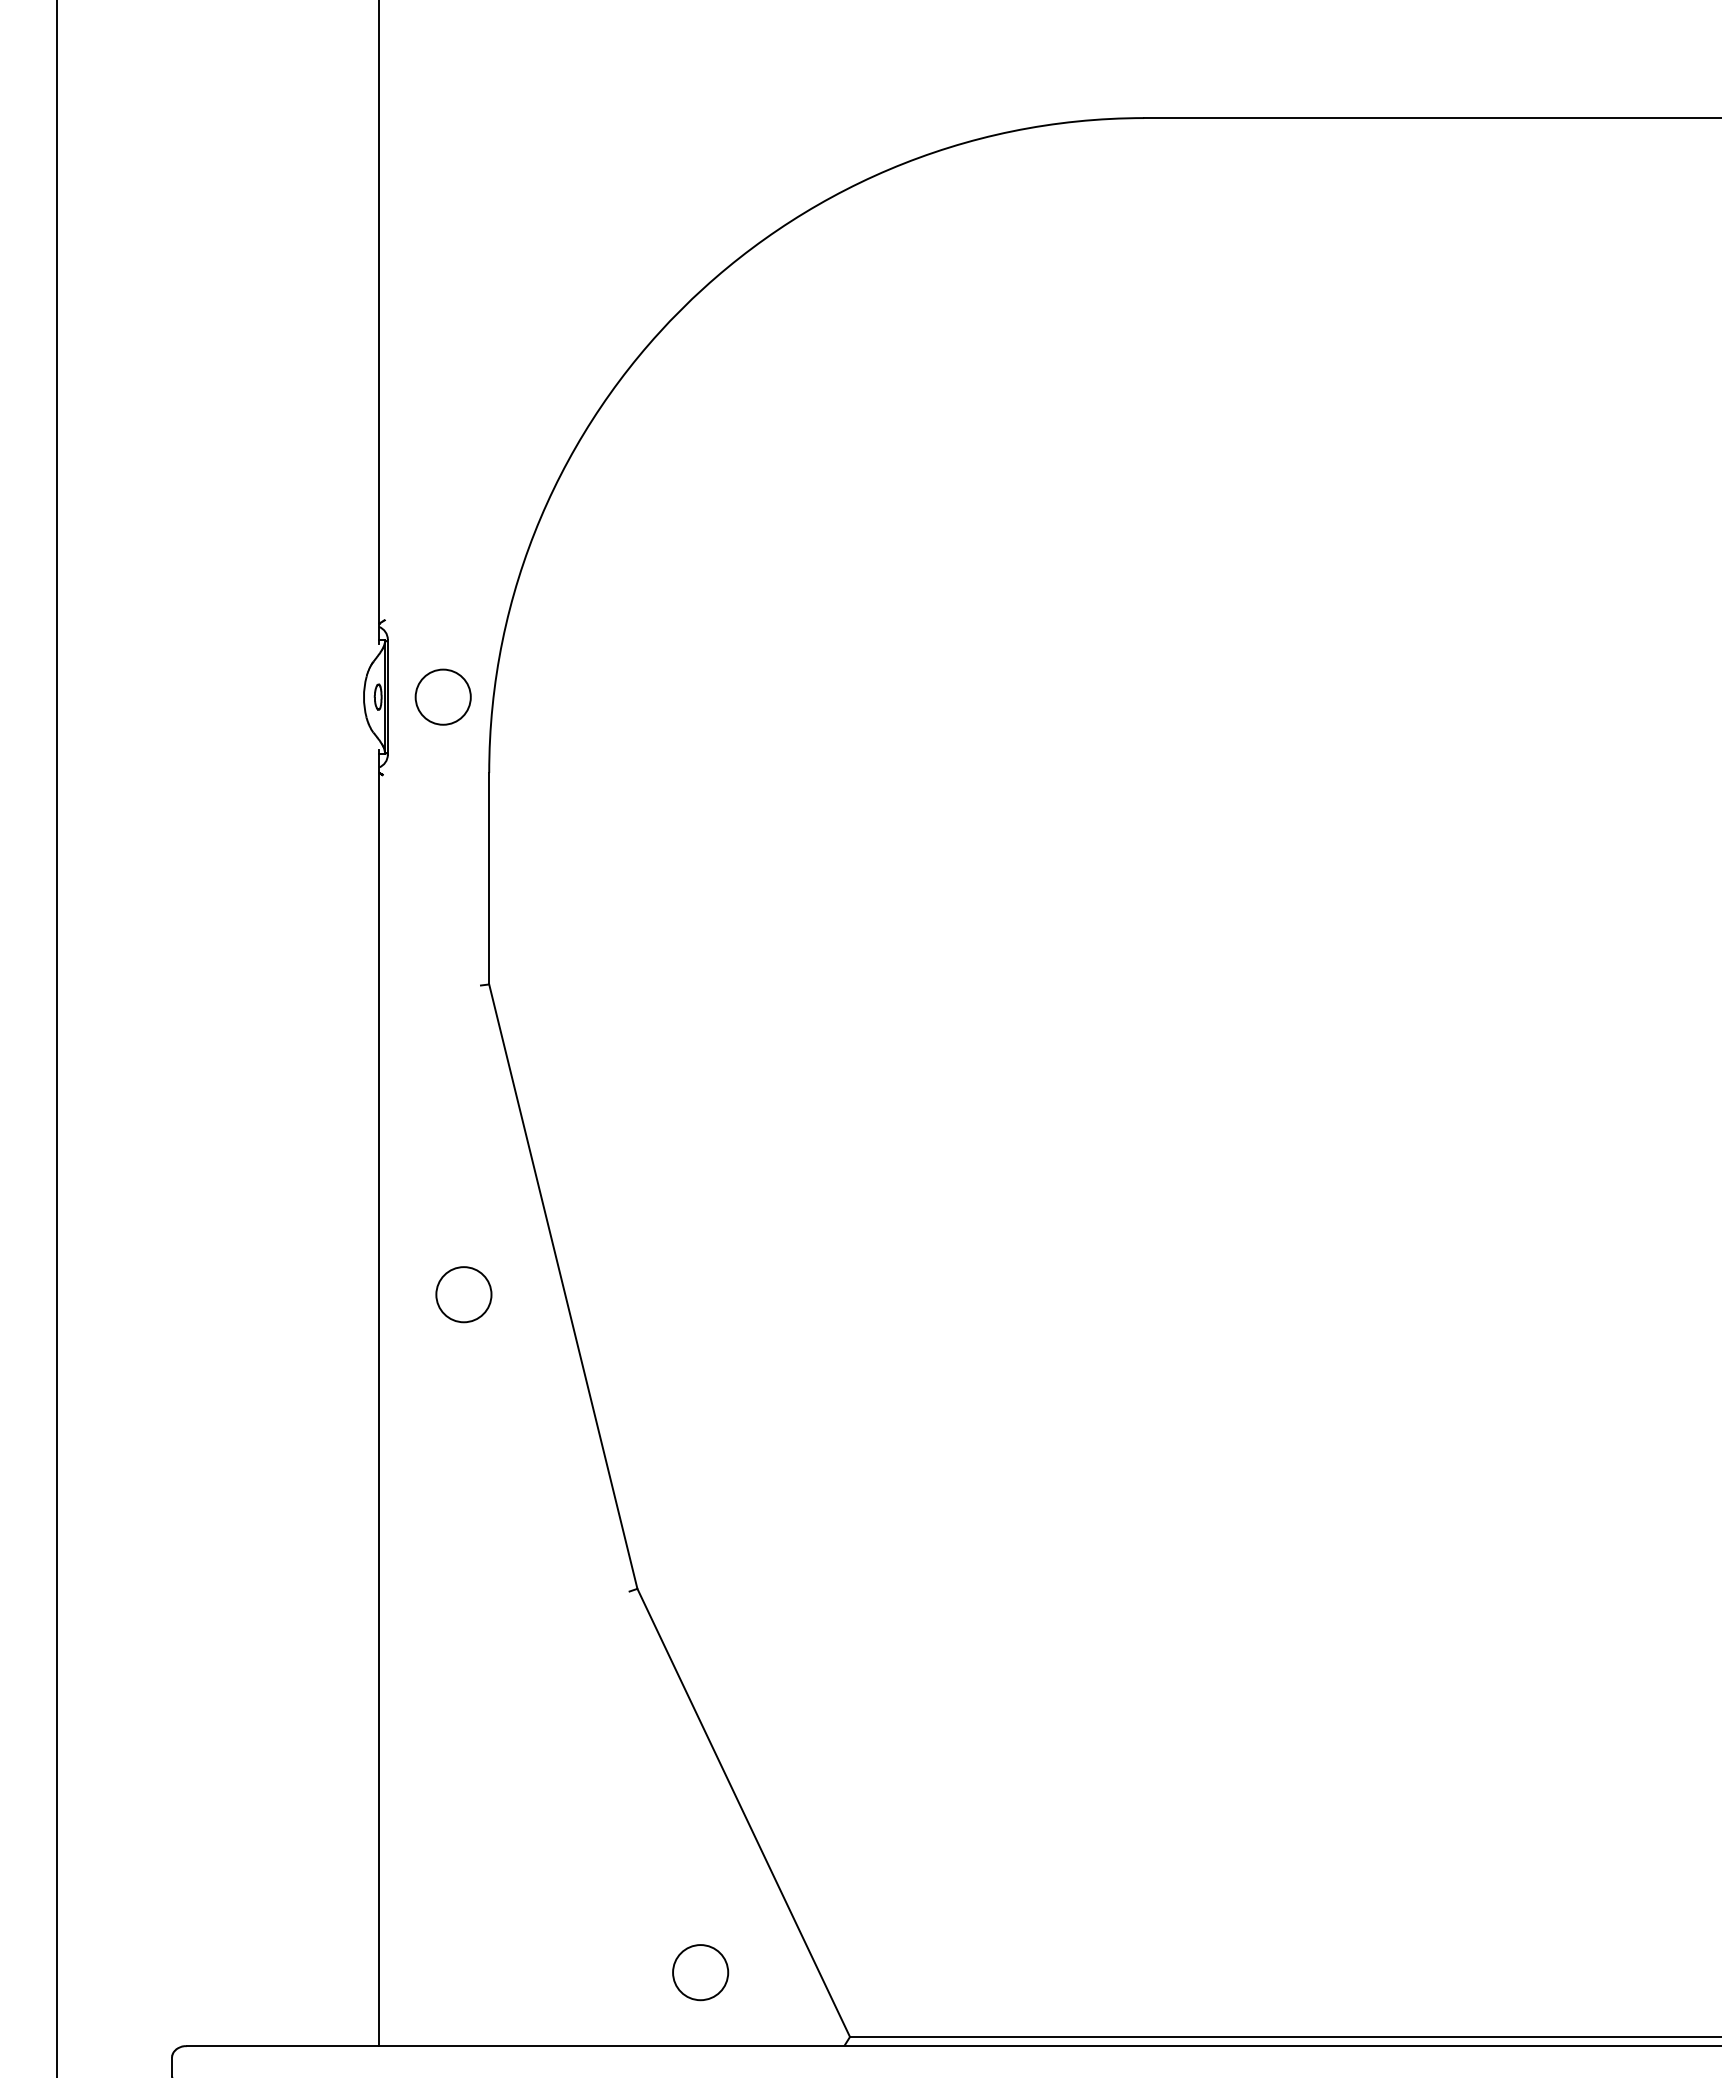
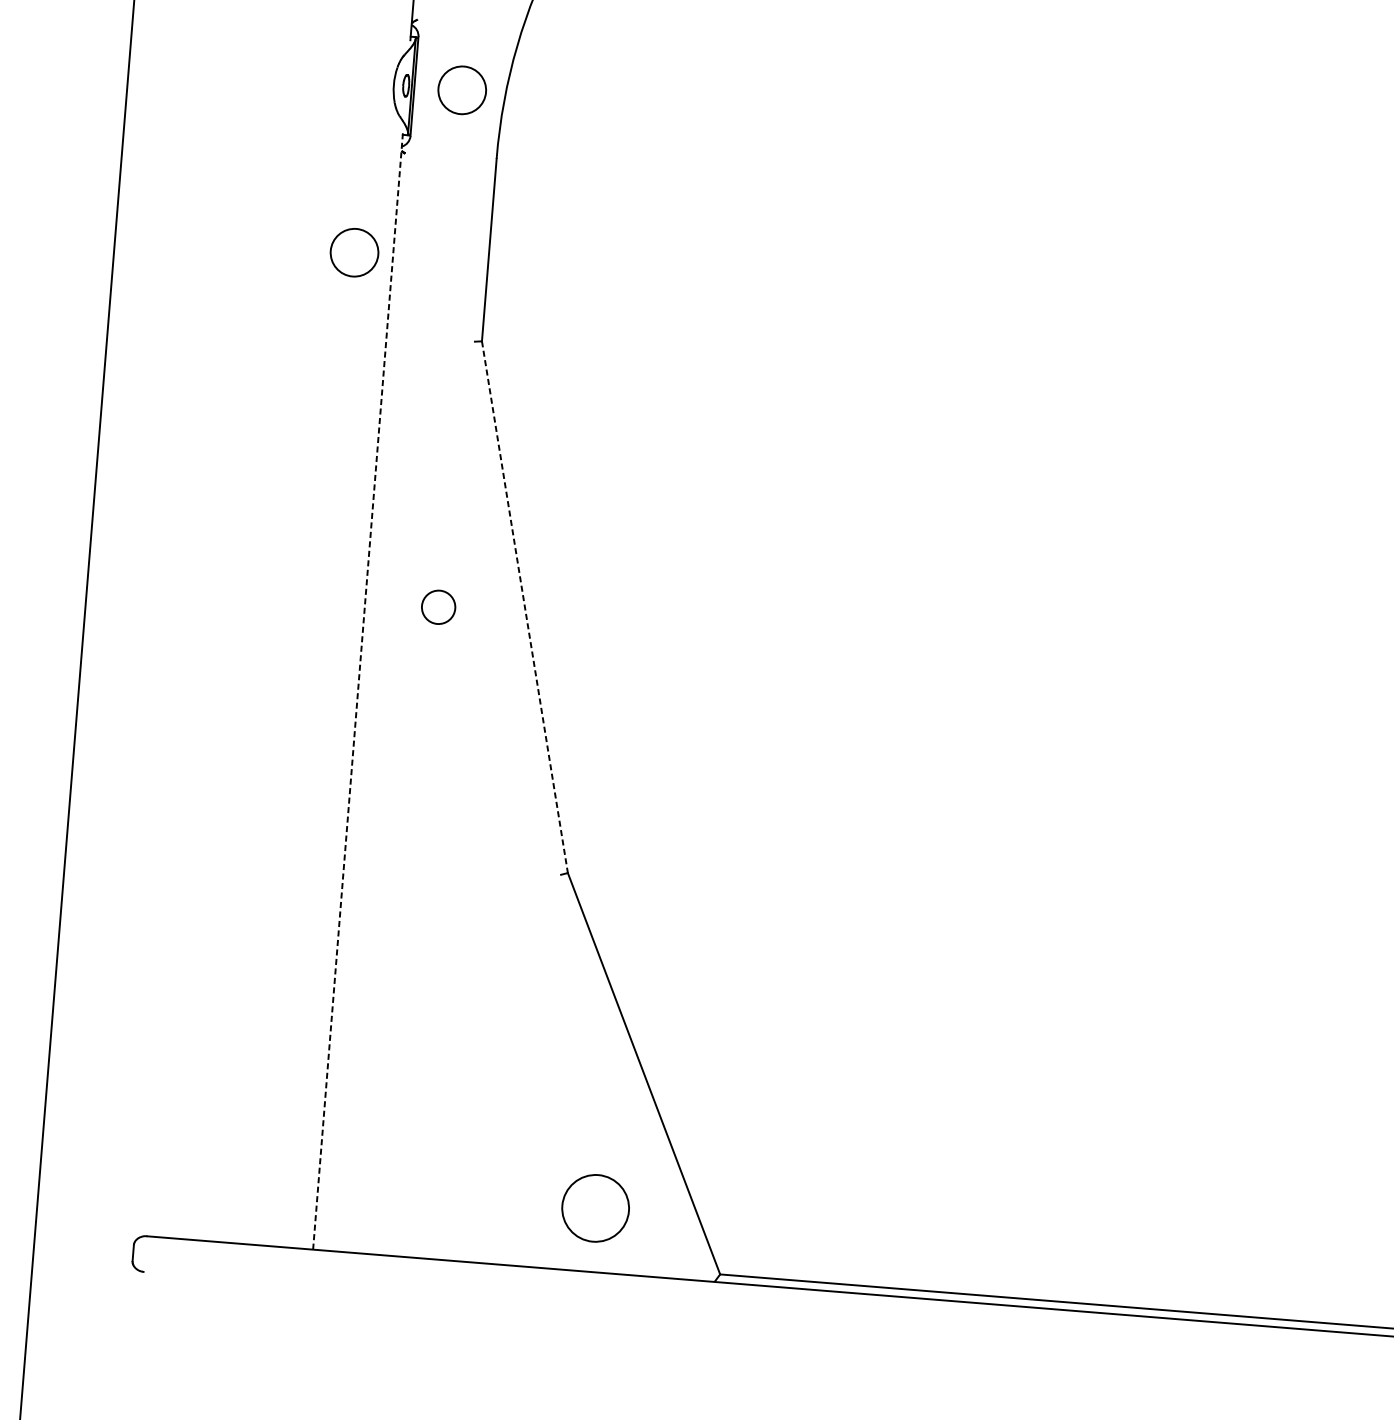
circle: (333, 893) -> (353, 252), added
line: (563, 1287) -> (525, 607), solid -> dashed
circle: (463, 1294) -> (438, 607), size x0.7
line: (378, 1397) -> (357, 690), solid -> dashed
circle: (700, 1972) -> (595, 1208), size x1.4

